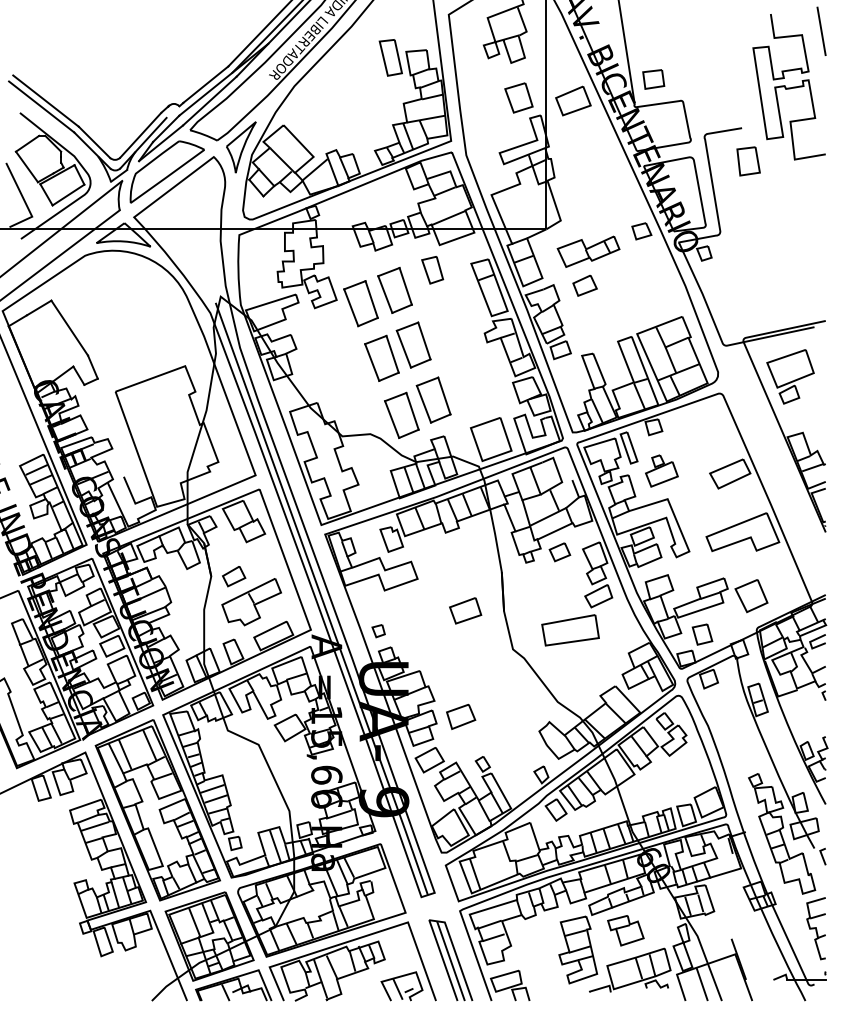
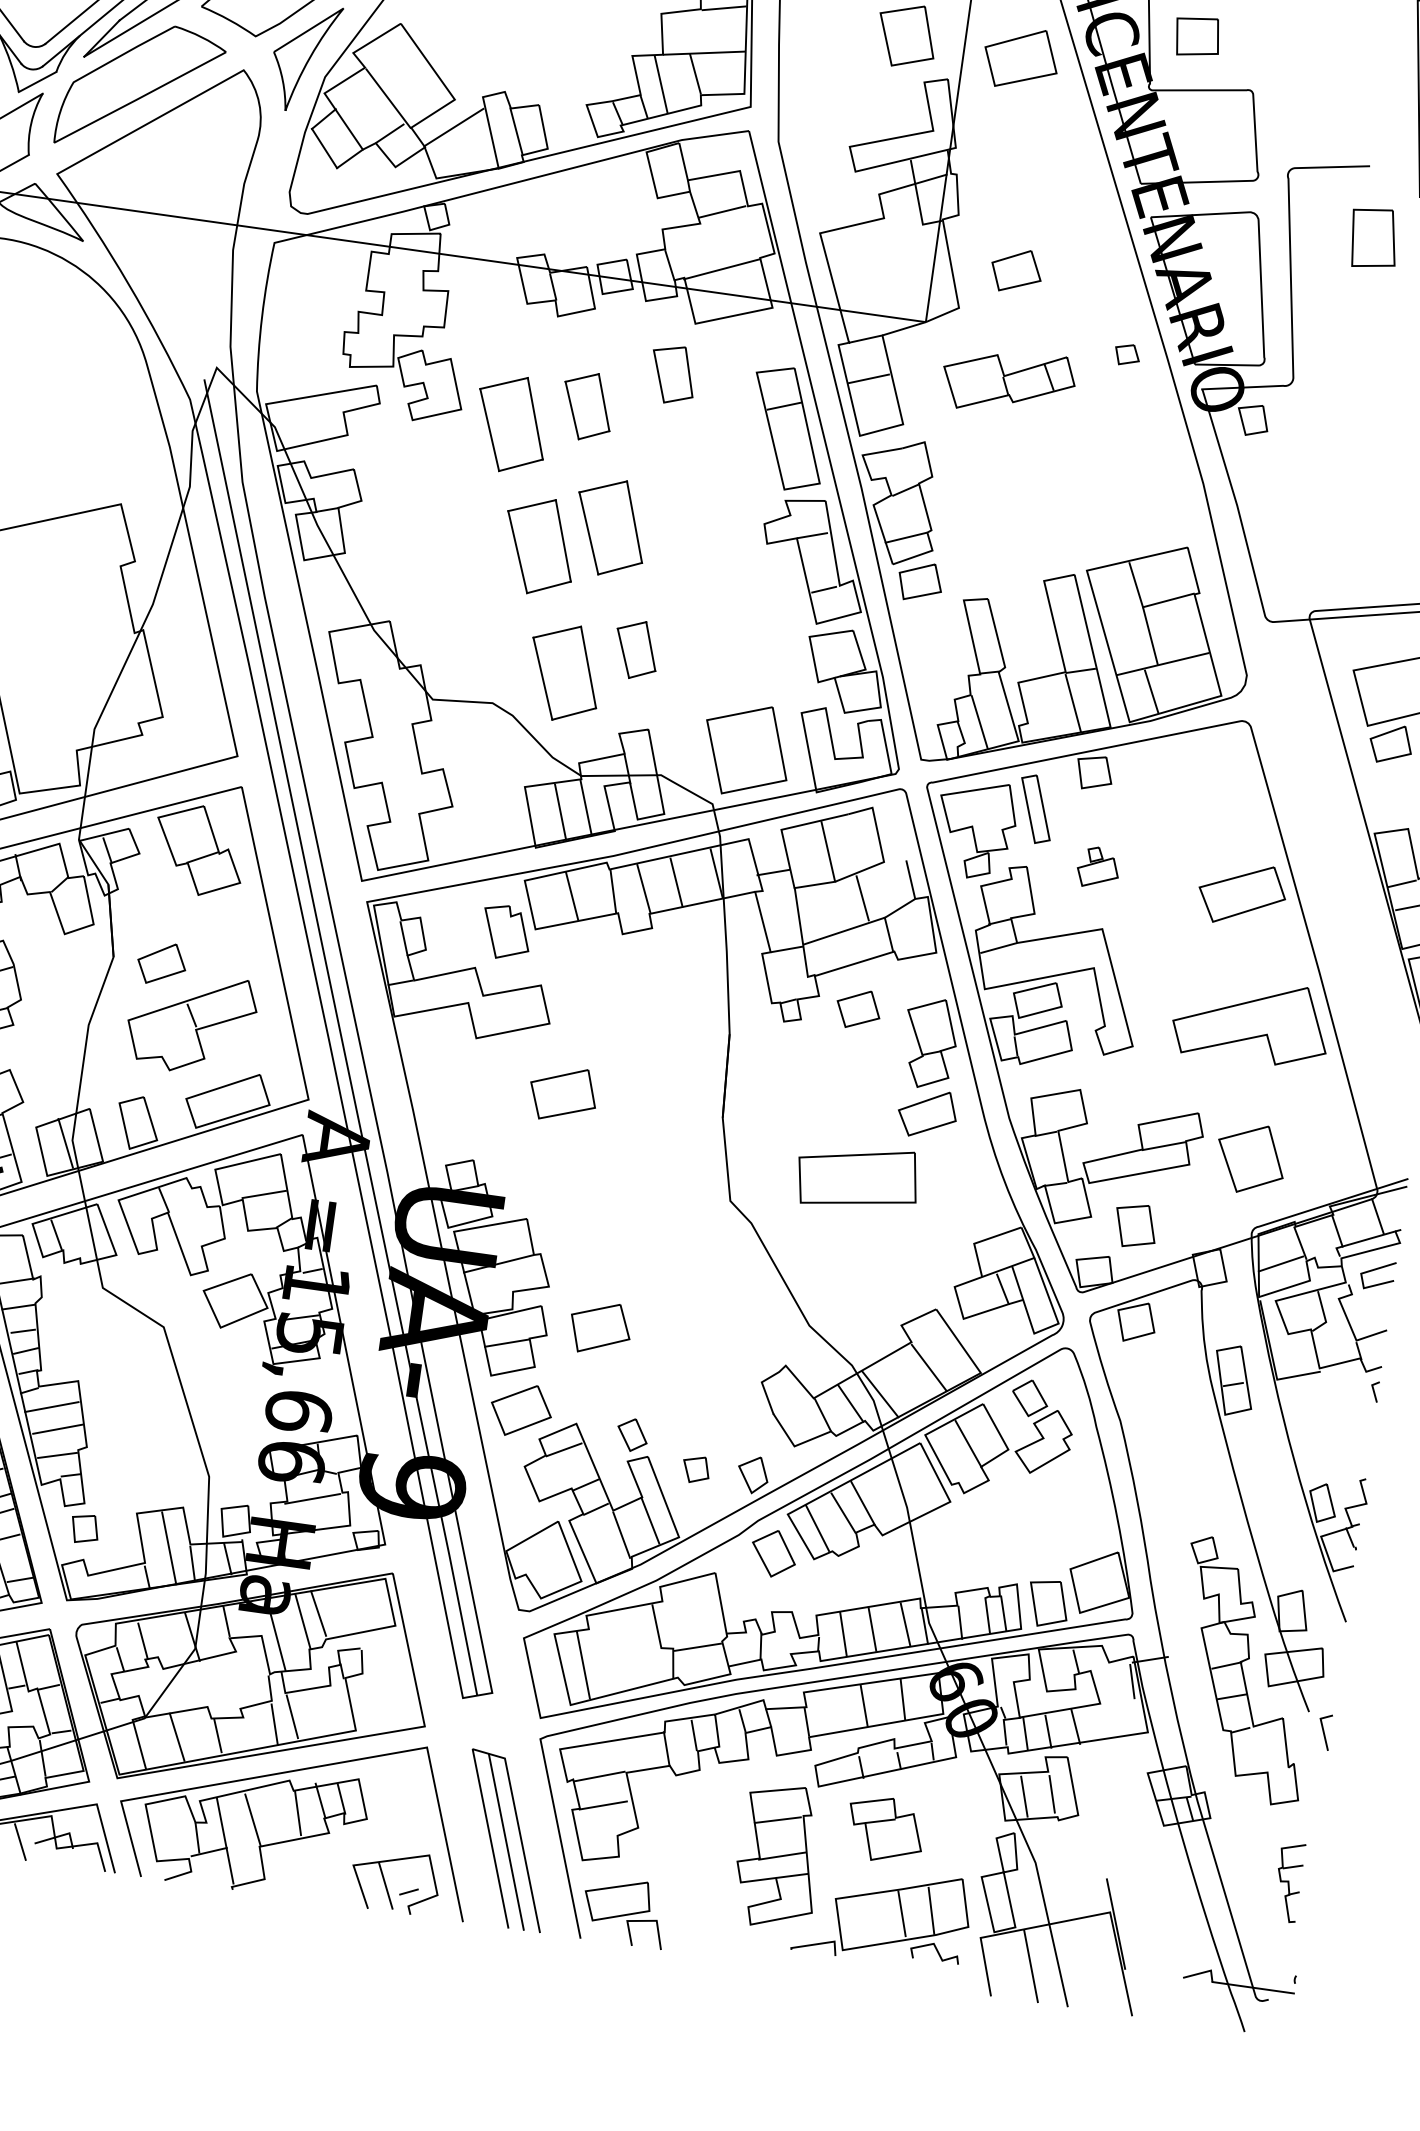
part: (641, 231) -> (1126, 354), size x0.6
part: (584, 285) -> (1015, 270), moved
part: (394, 290) -> (586, 406), size x0.7
part: (433, 399) -> (636, 648), size x0.6
part: (661, 470) -> (1097, 866), size x0.6
part: (465, 610) -> (563, 1093), moved
part: (378, 631) -> (695, 1470), moved
part: (815, 928) -> (1287, 1881), size x0.6

